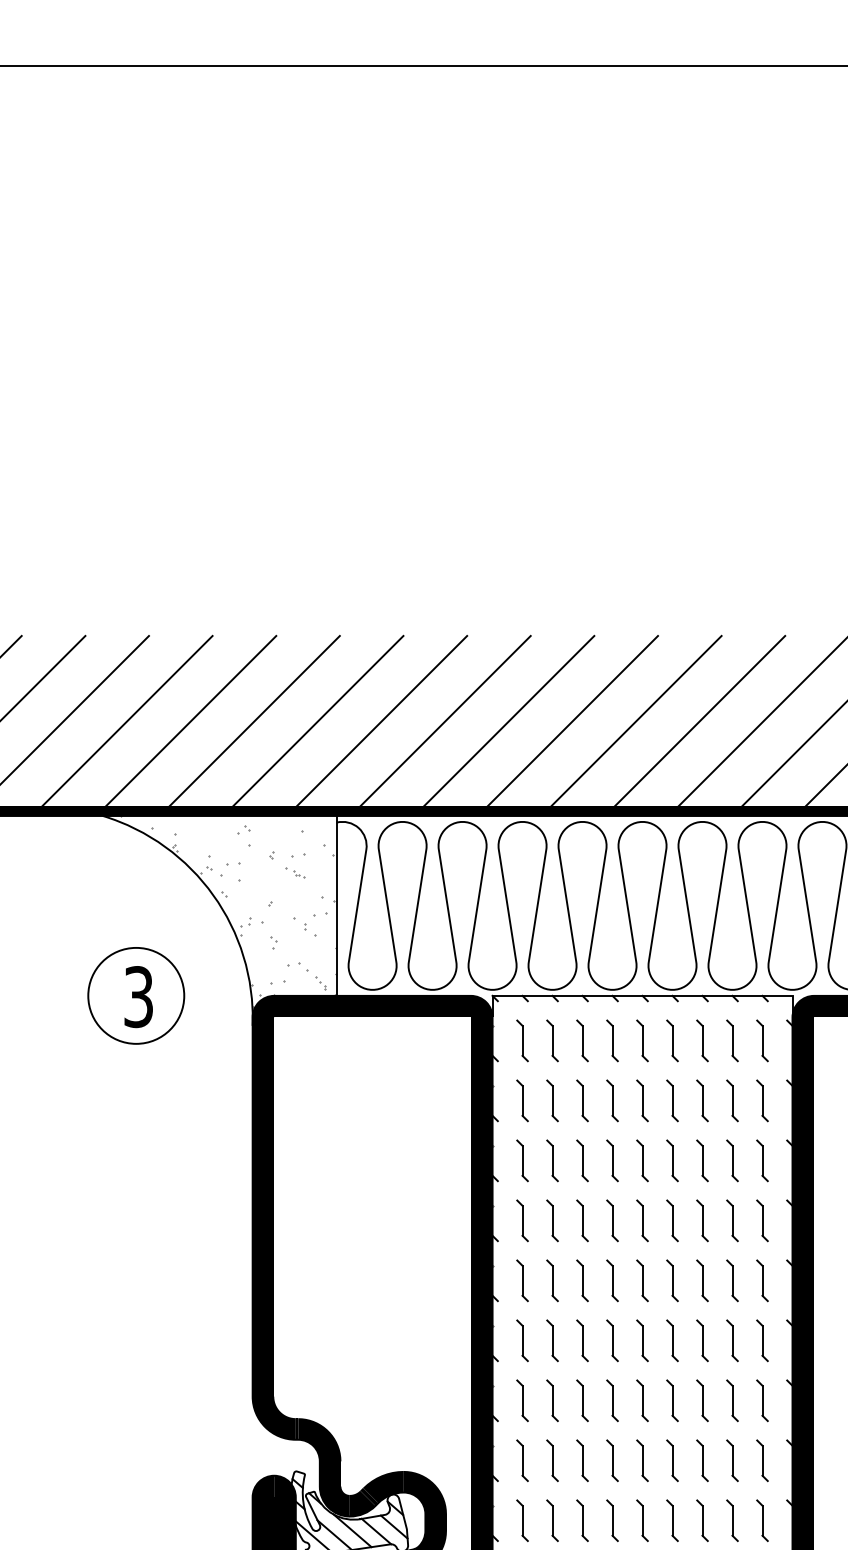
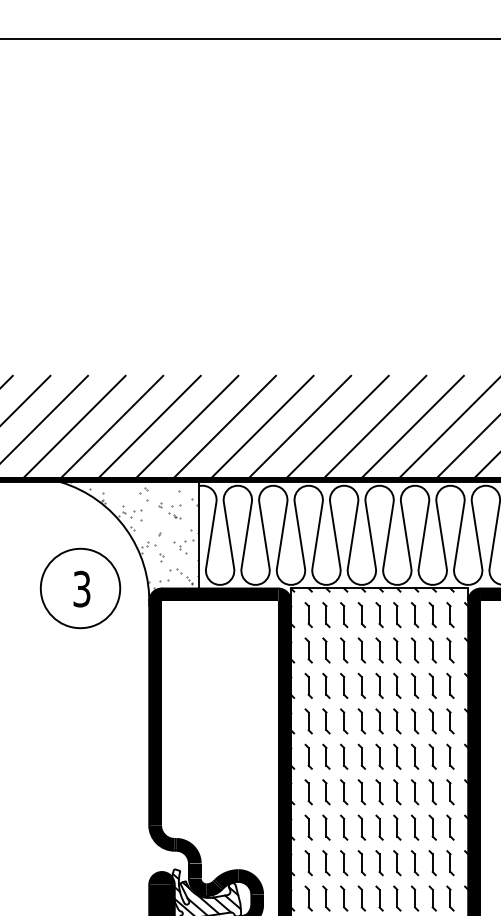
circle: (136, 995) -> (80, 588), size x1.4

